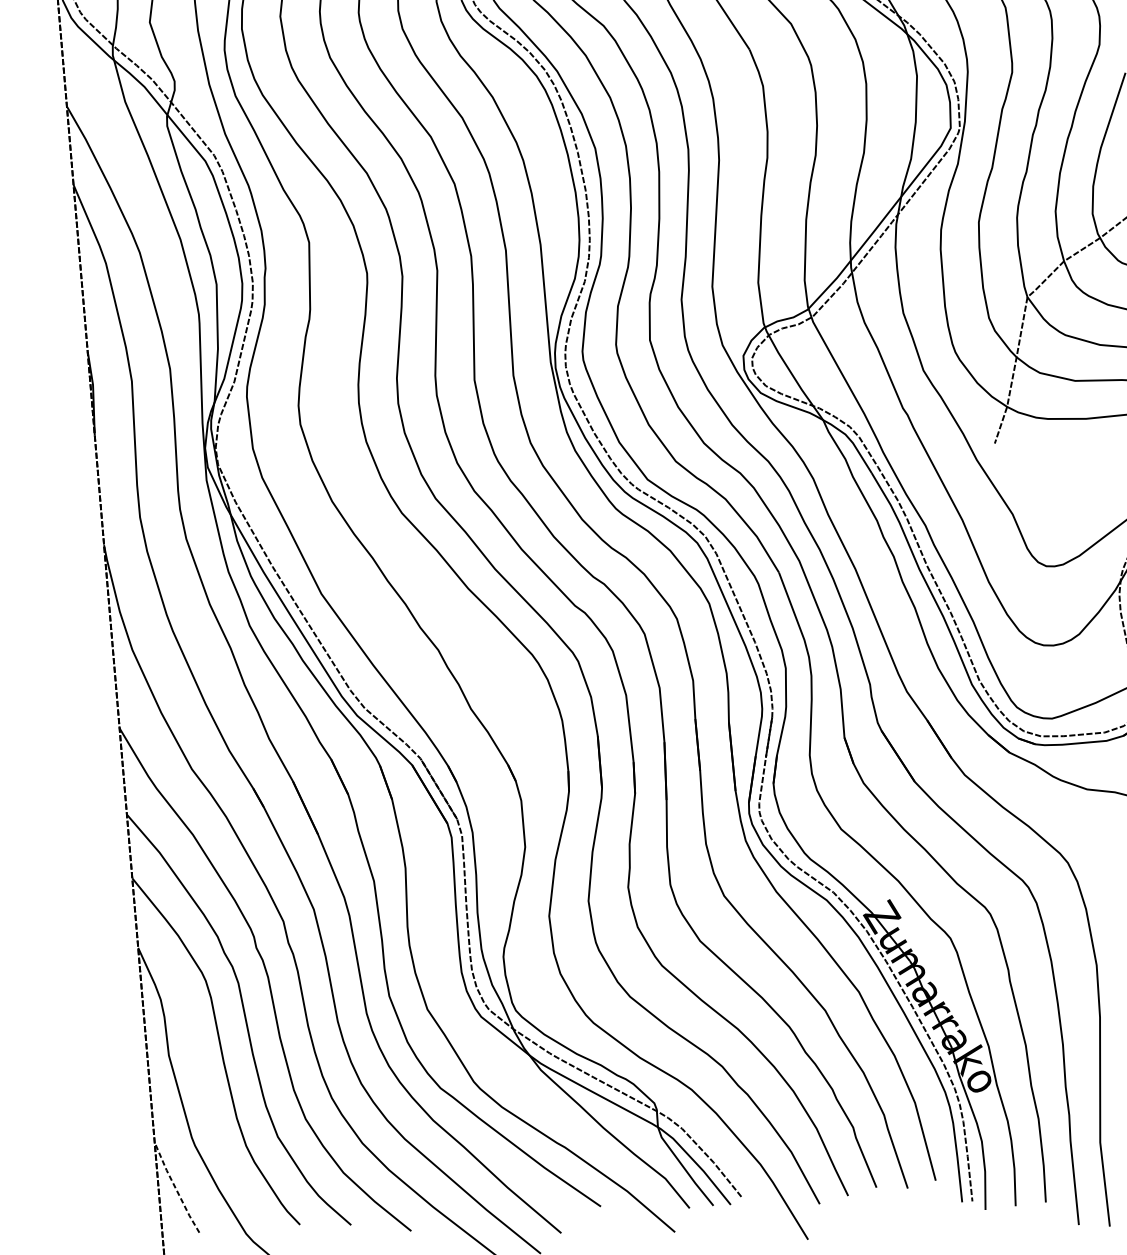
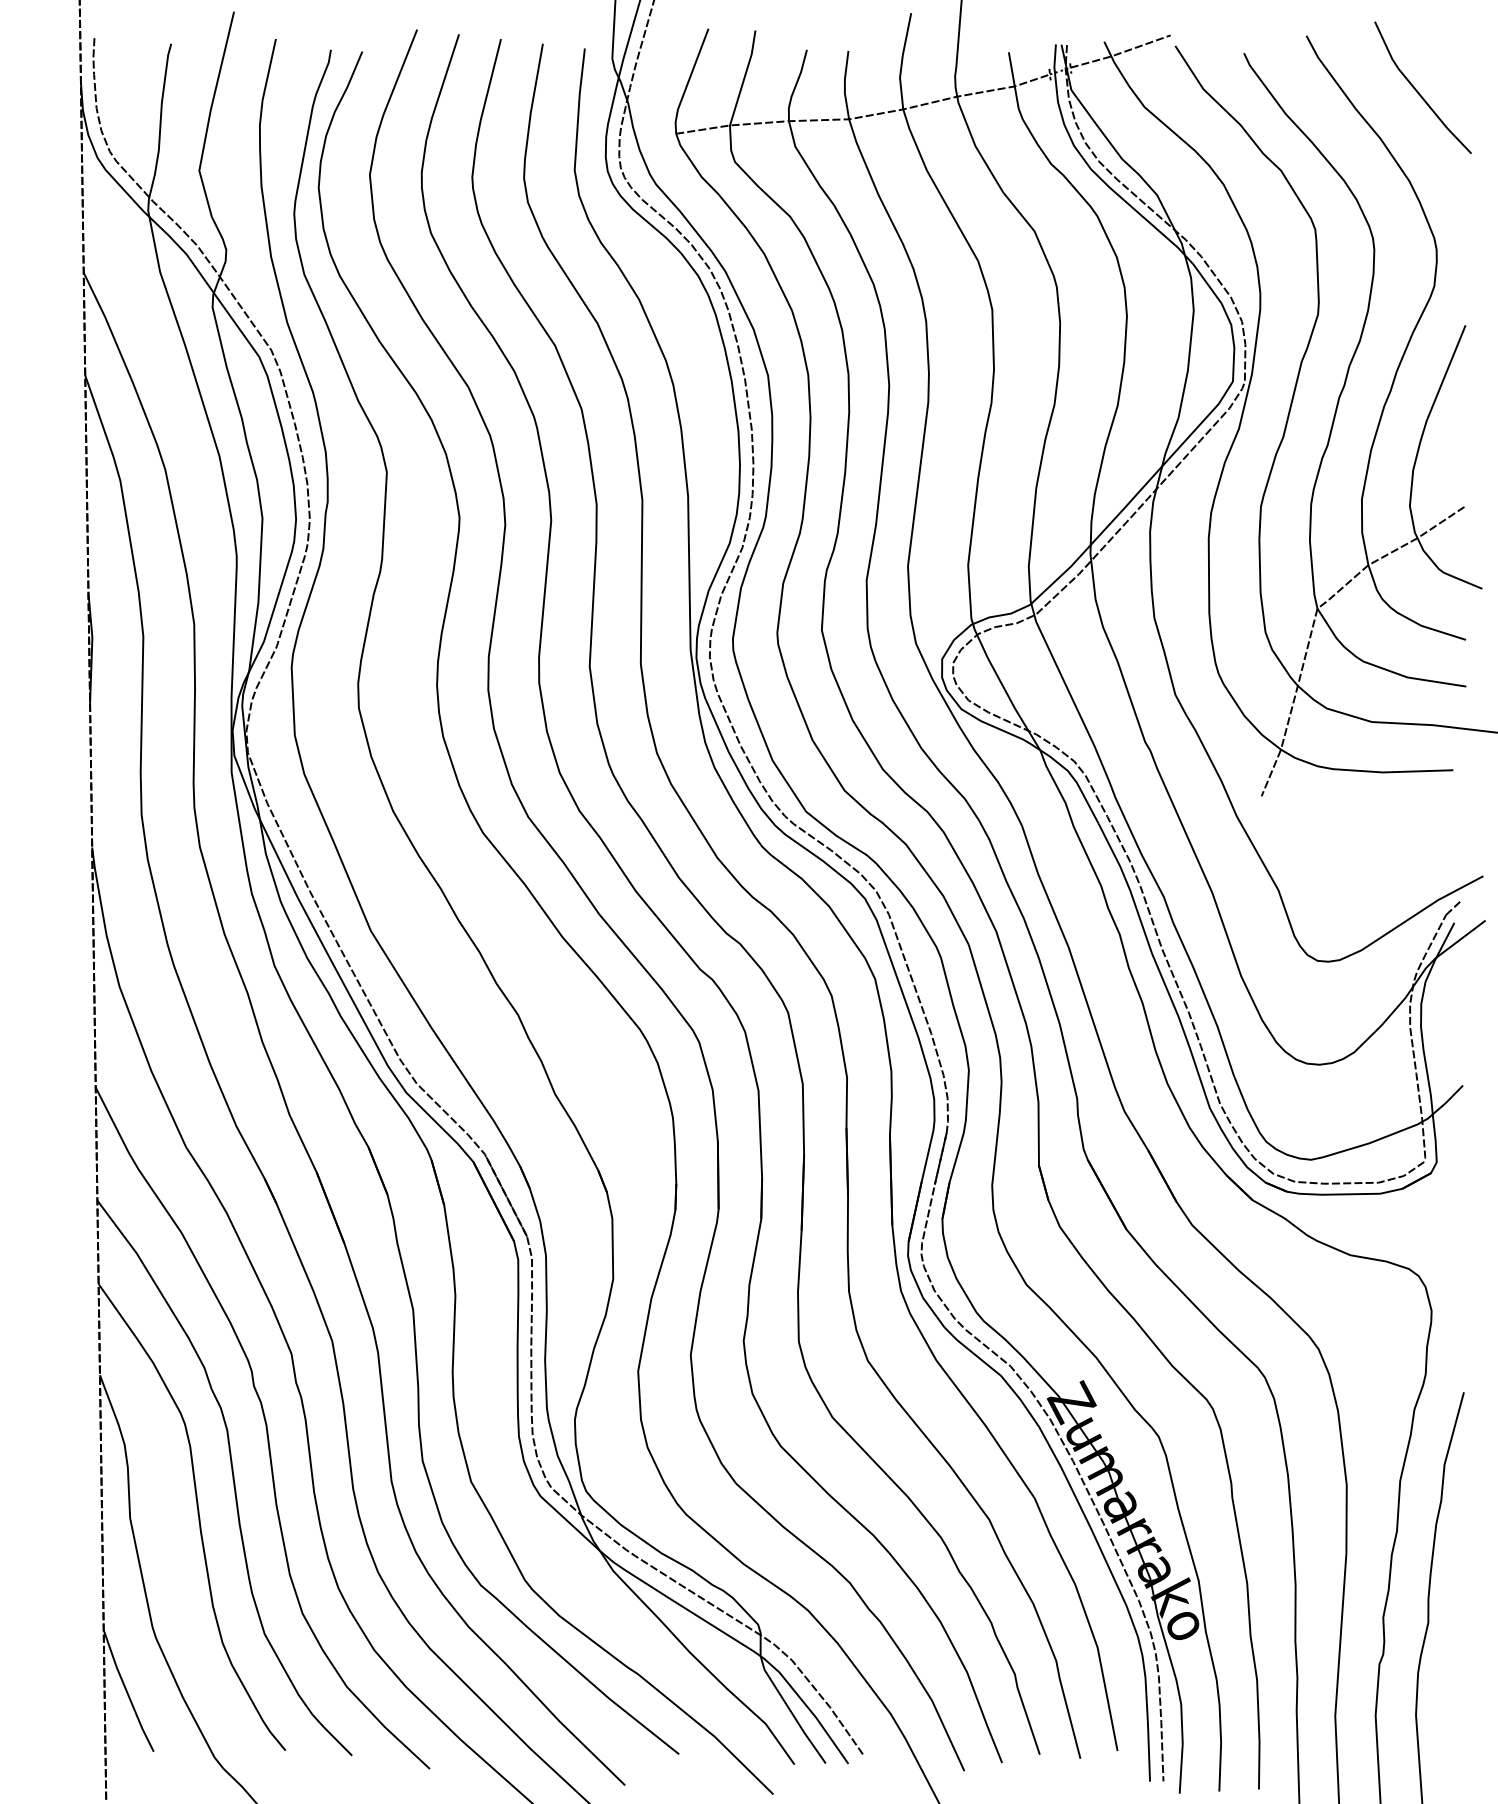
line: (175, 1188) -> (126, 1691), dashed -> solid

